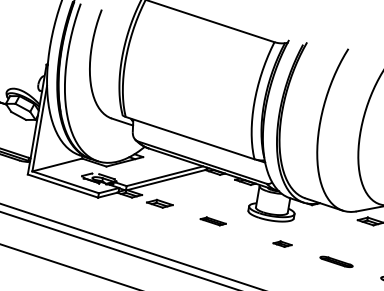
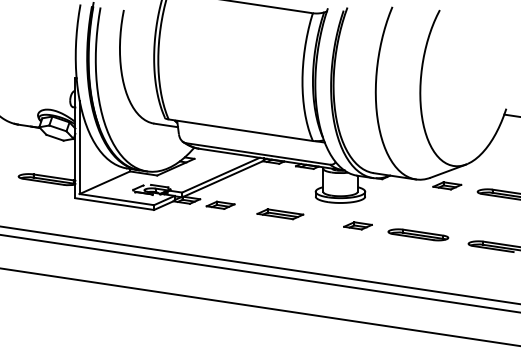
part: (213, 221) -> (280, 214), size x1.67
part: (282, 243) -> (357, 225), size x1.43
part: (336, 261) -> (418, 234), size x1.67

